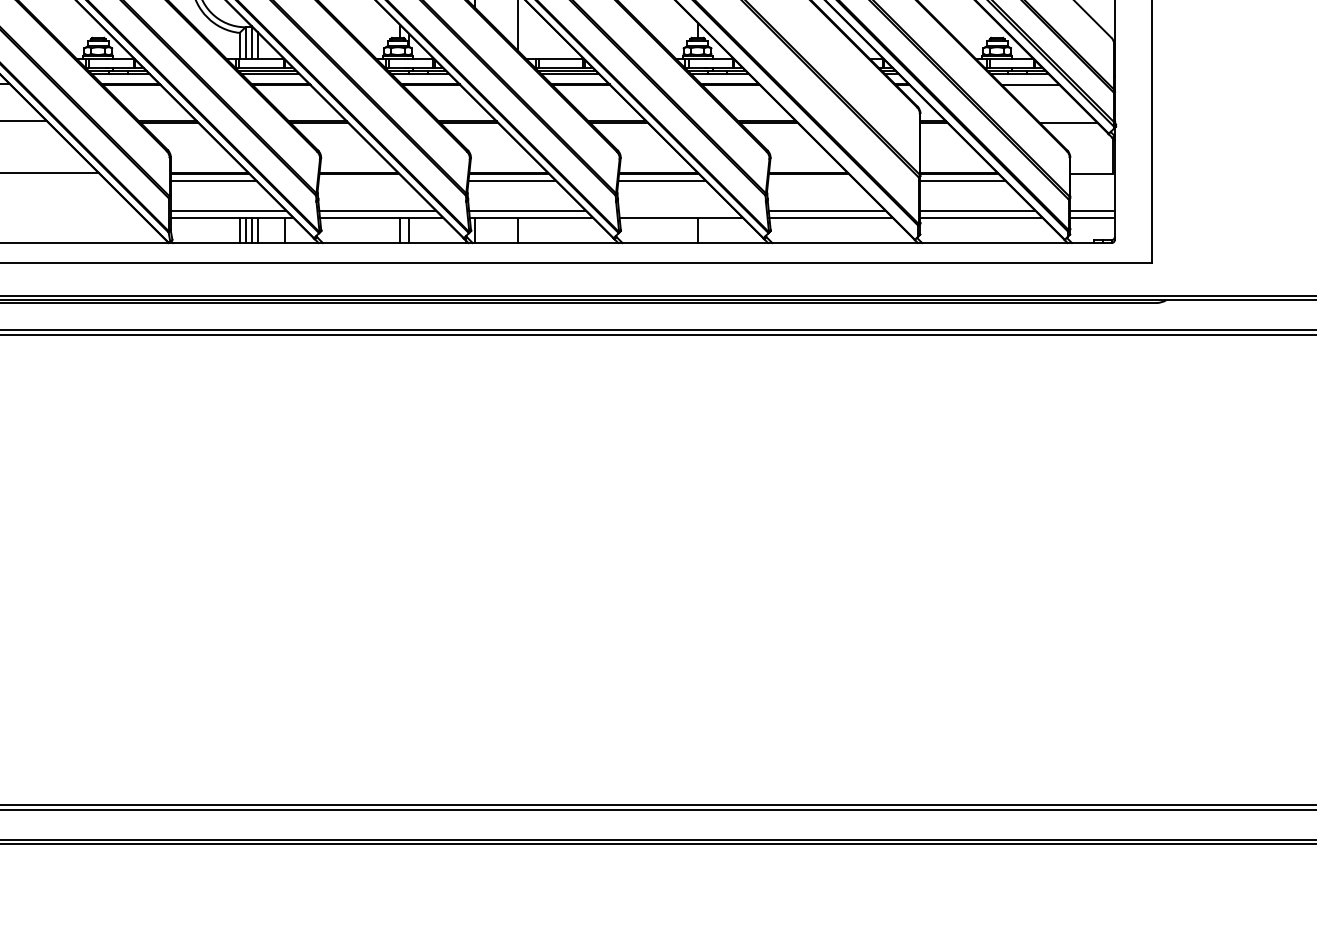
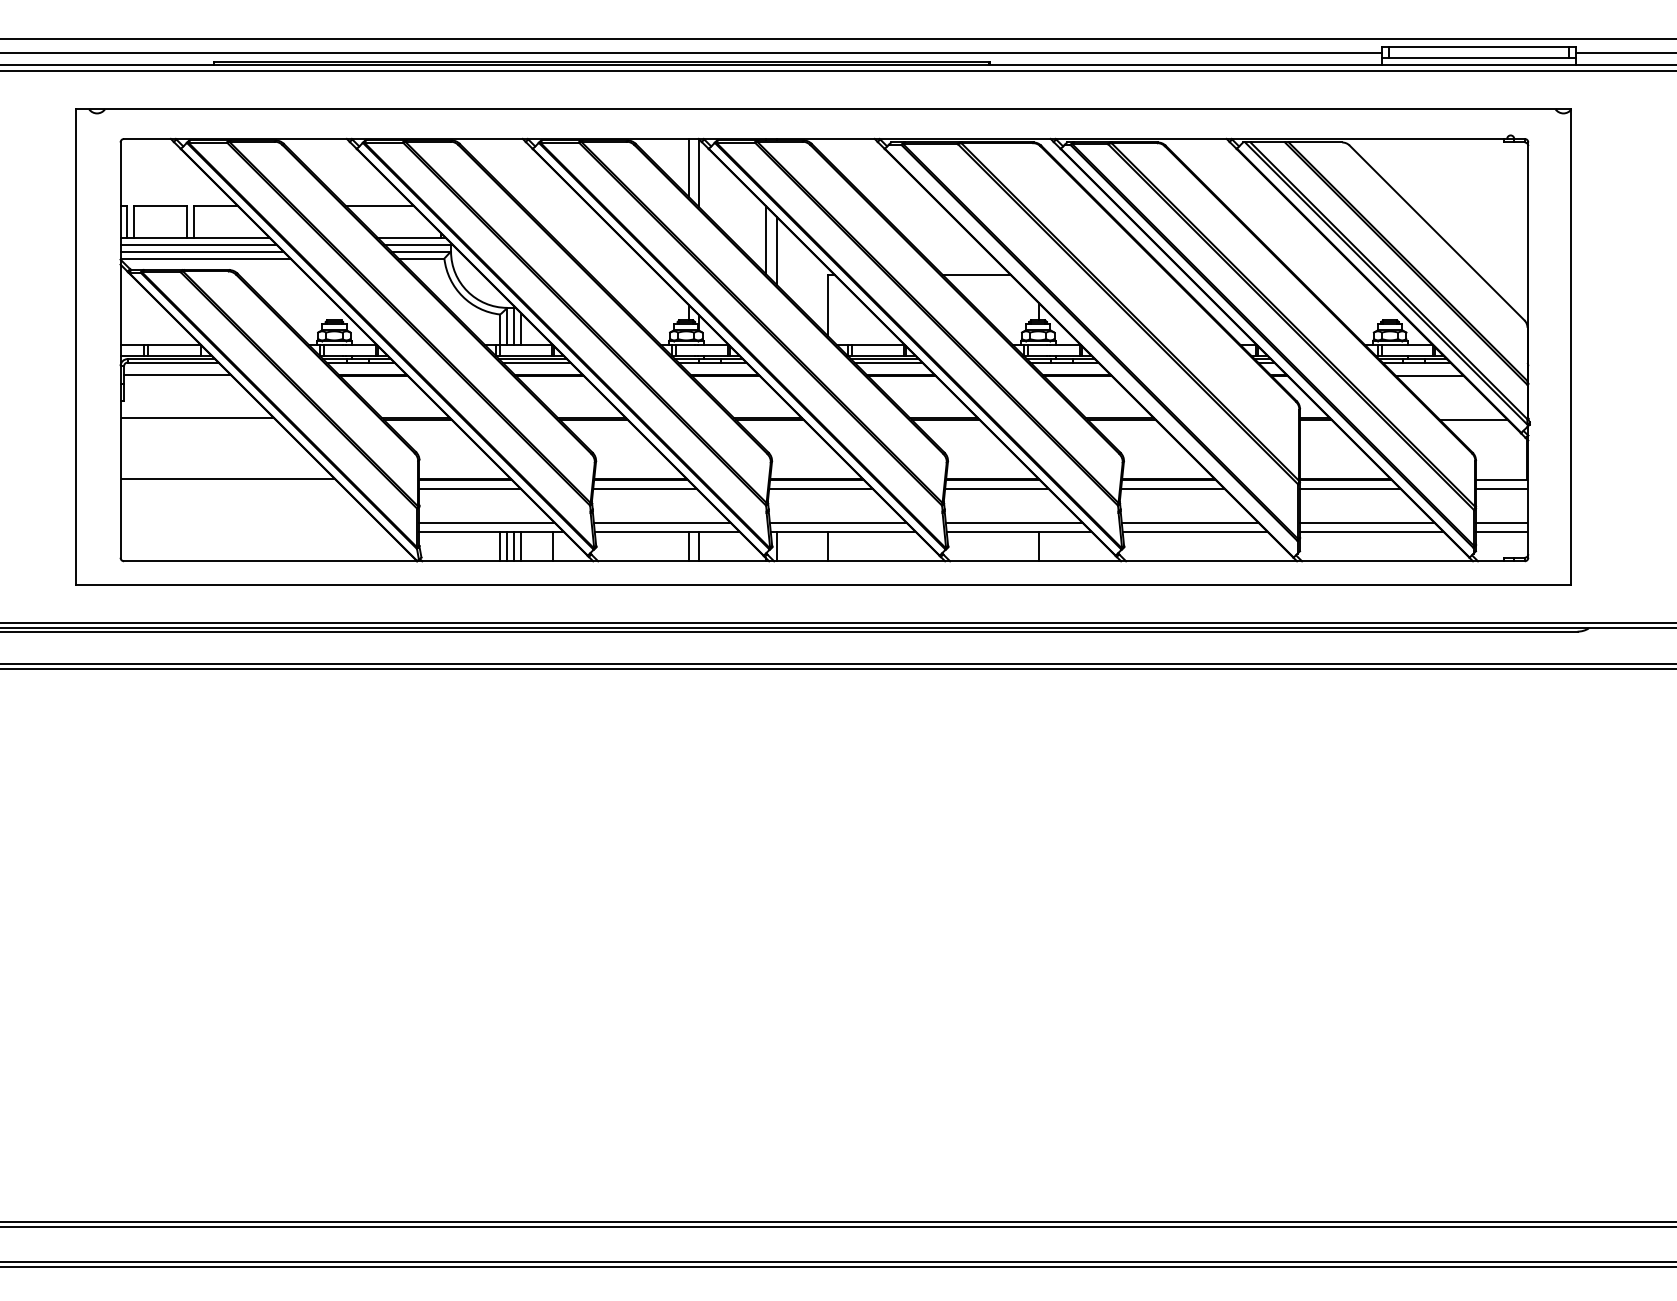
line: (362, 181) -> (644, 488), added
line: (811, 181) -> (1172, 488), added
line: (1091, 181) -> (1500, 488), added
line: (677, 210) -> (1014, 523), added

